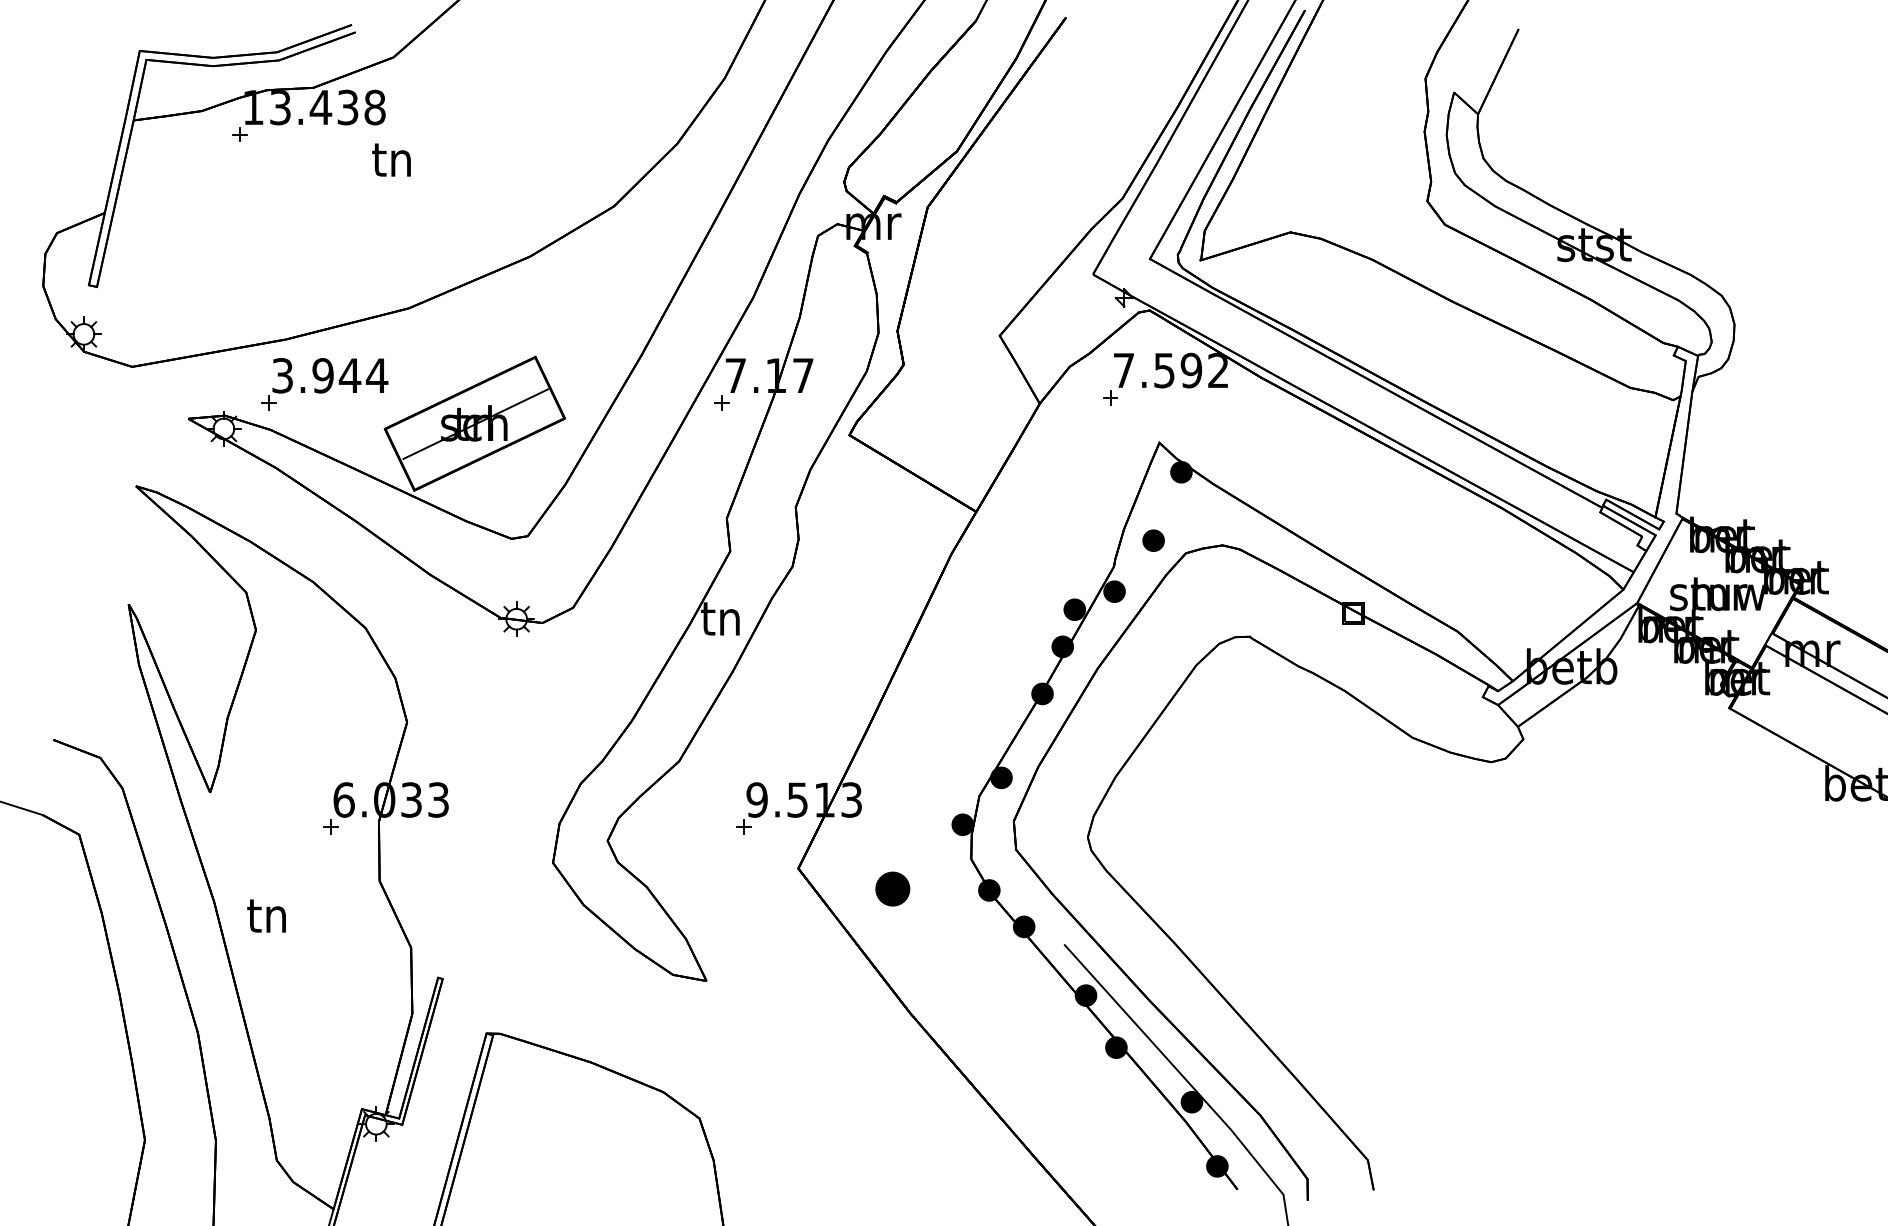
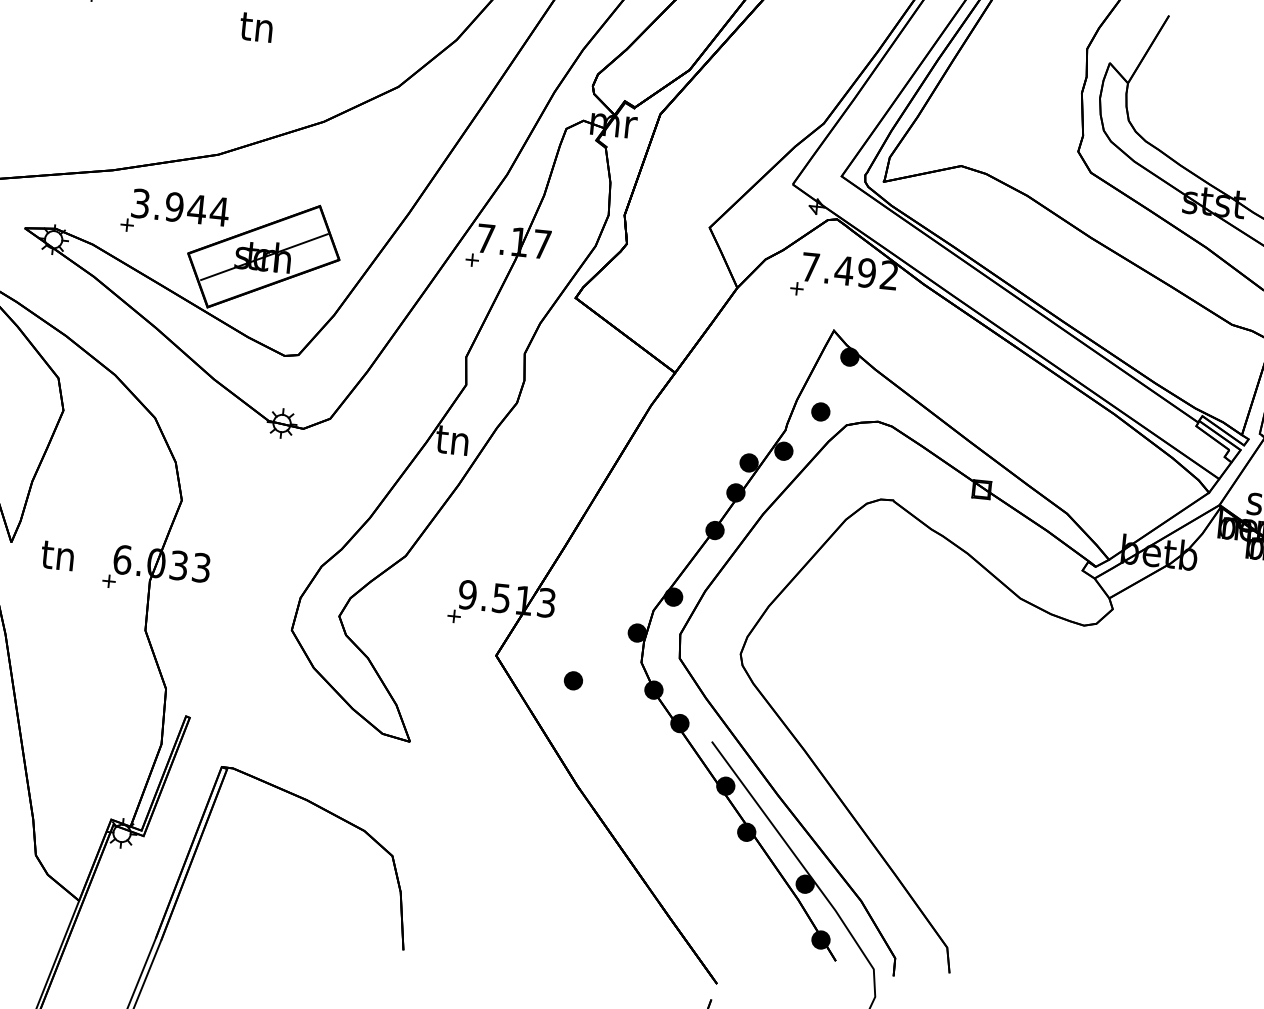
text: (391, 159) -> (256, 27), moved
text: (1164, 370) -> (844, 270), 7.592 -> 7.492
part: (324, 384) -> (174, 214), moved
part: (892, 888) -> (573, 680), size x0.62
text: (266, 915) -> (57, 555), moved

